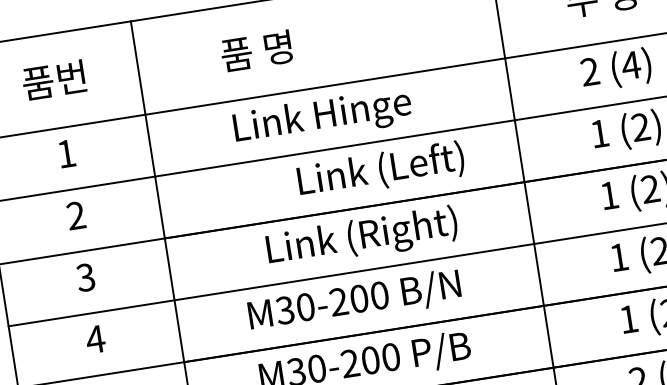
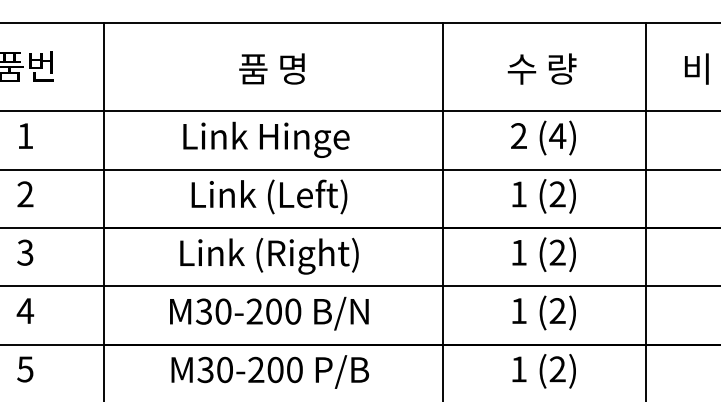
text: (255, 50) -> (271, 68), moved
text: (381, 170) -> (269, 196), moved
text: (362, 237) -> (269, 255), moved

